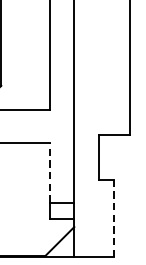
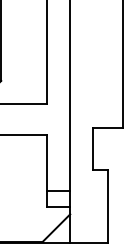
line: (50, 172) -> (47, 162), dashed -> solid
line: (113, 217) -> (107, 205), dashed -> solid

